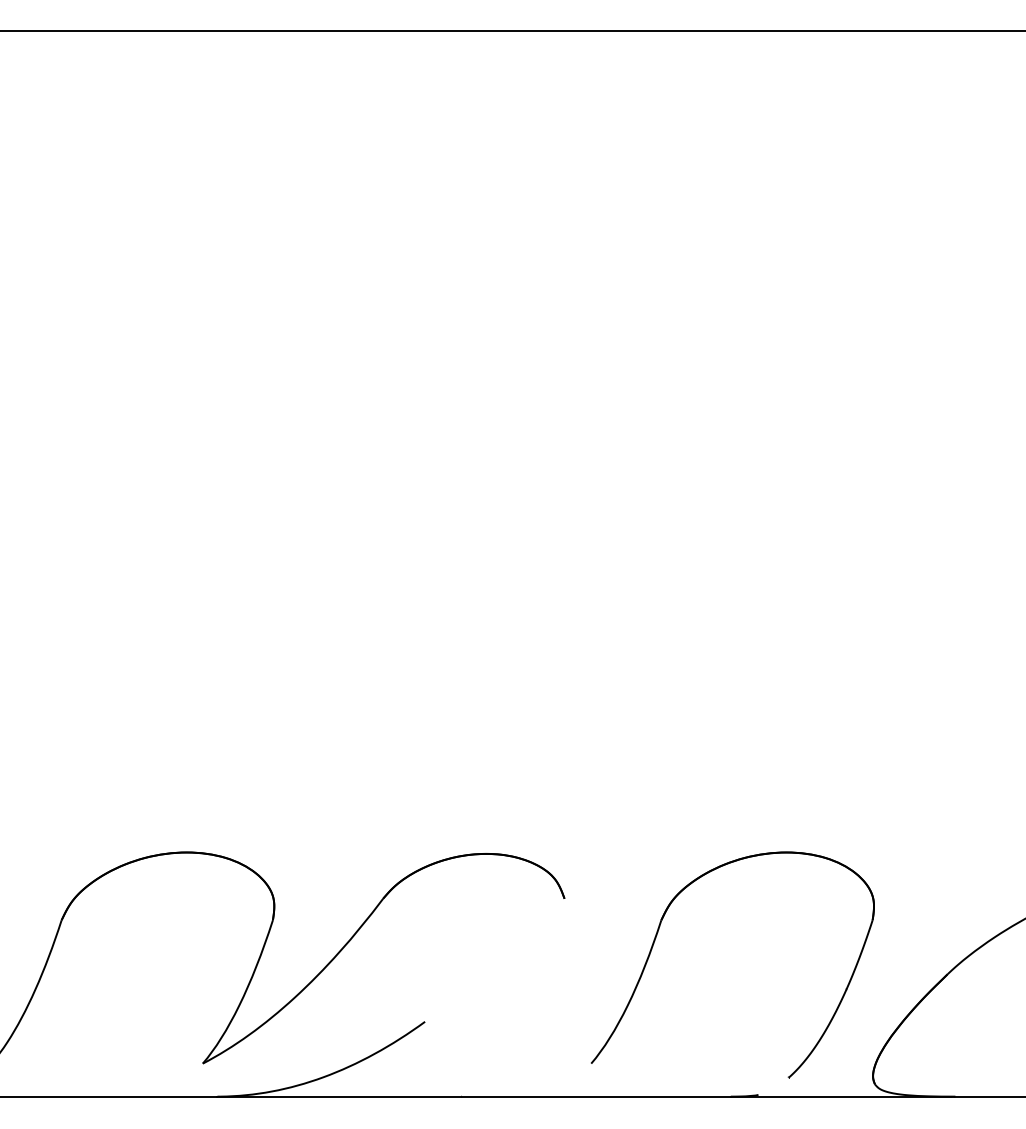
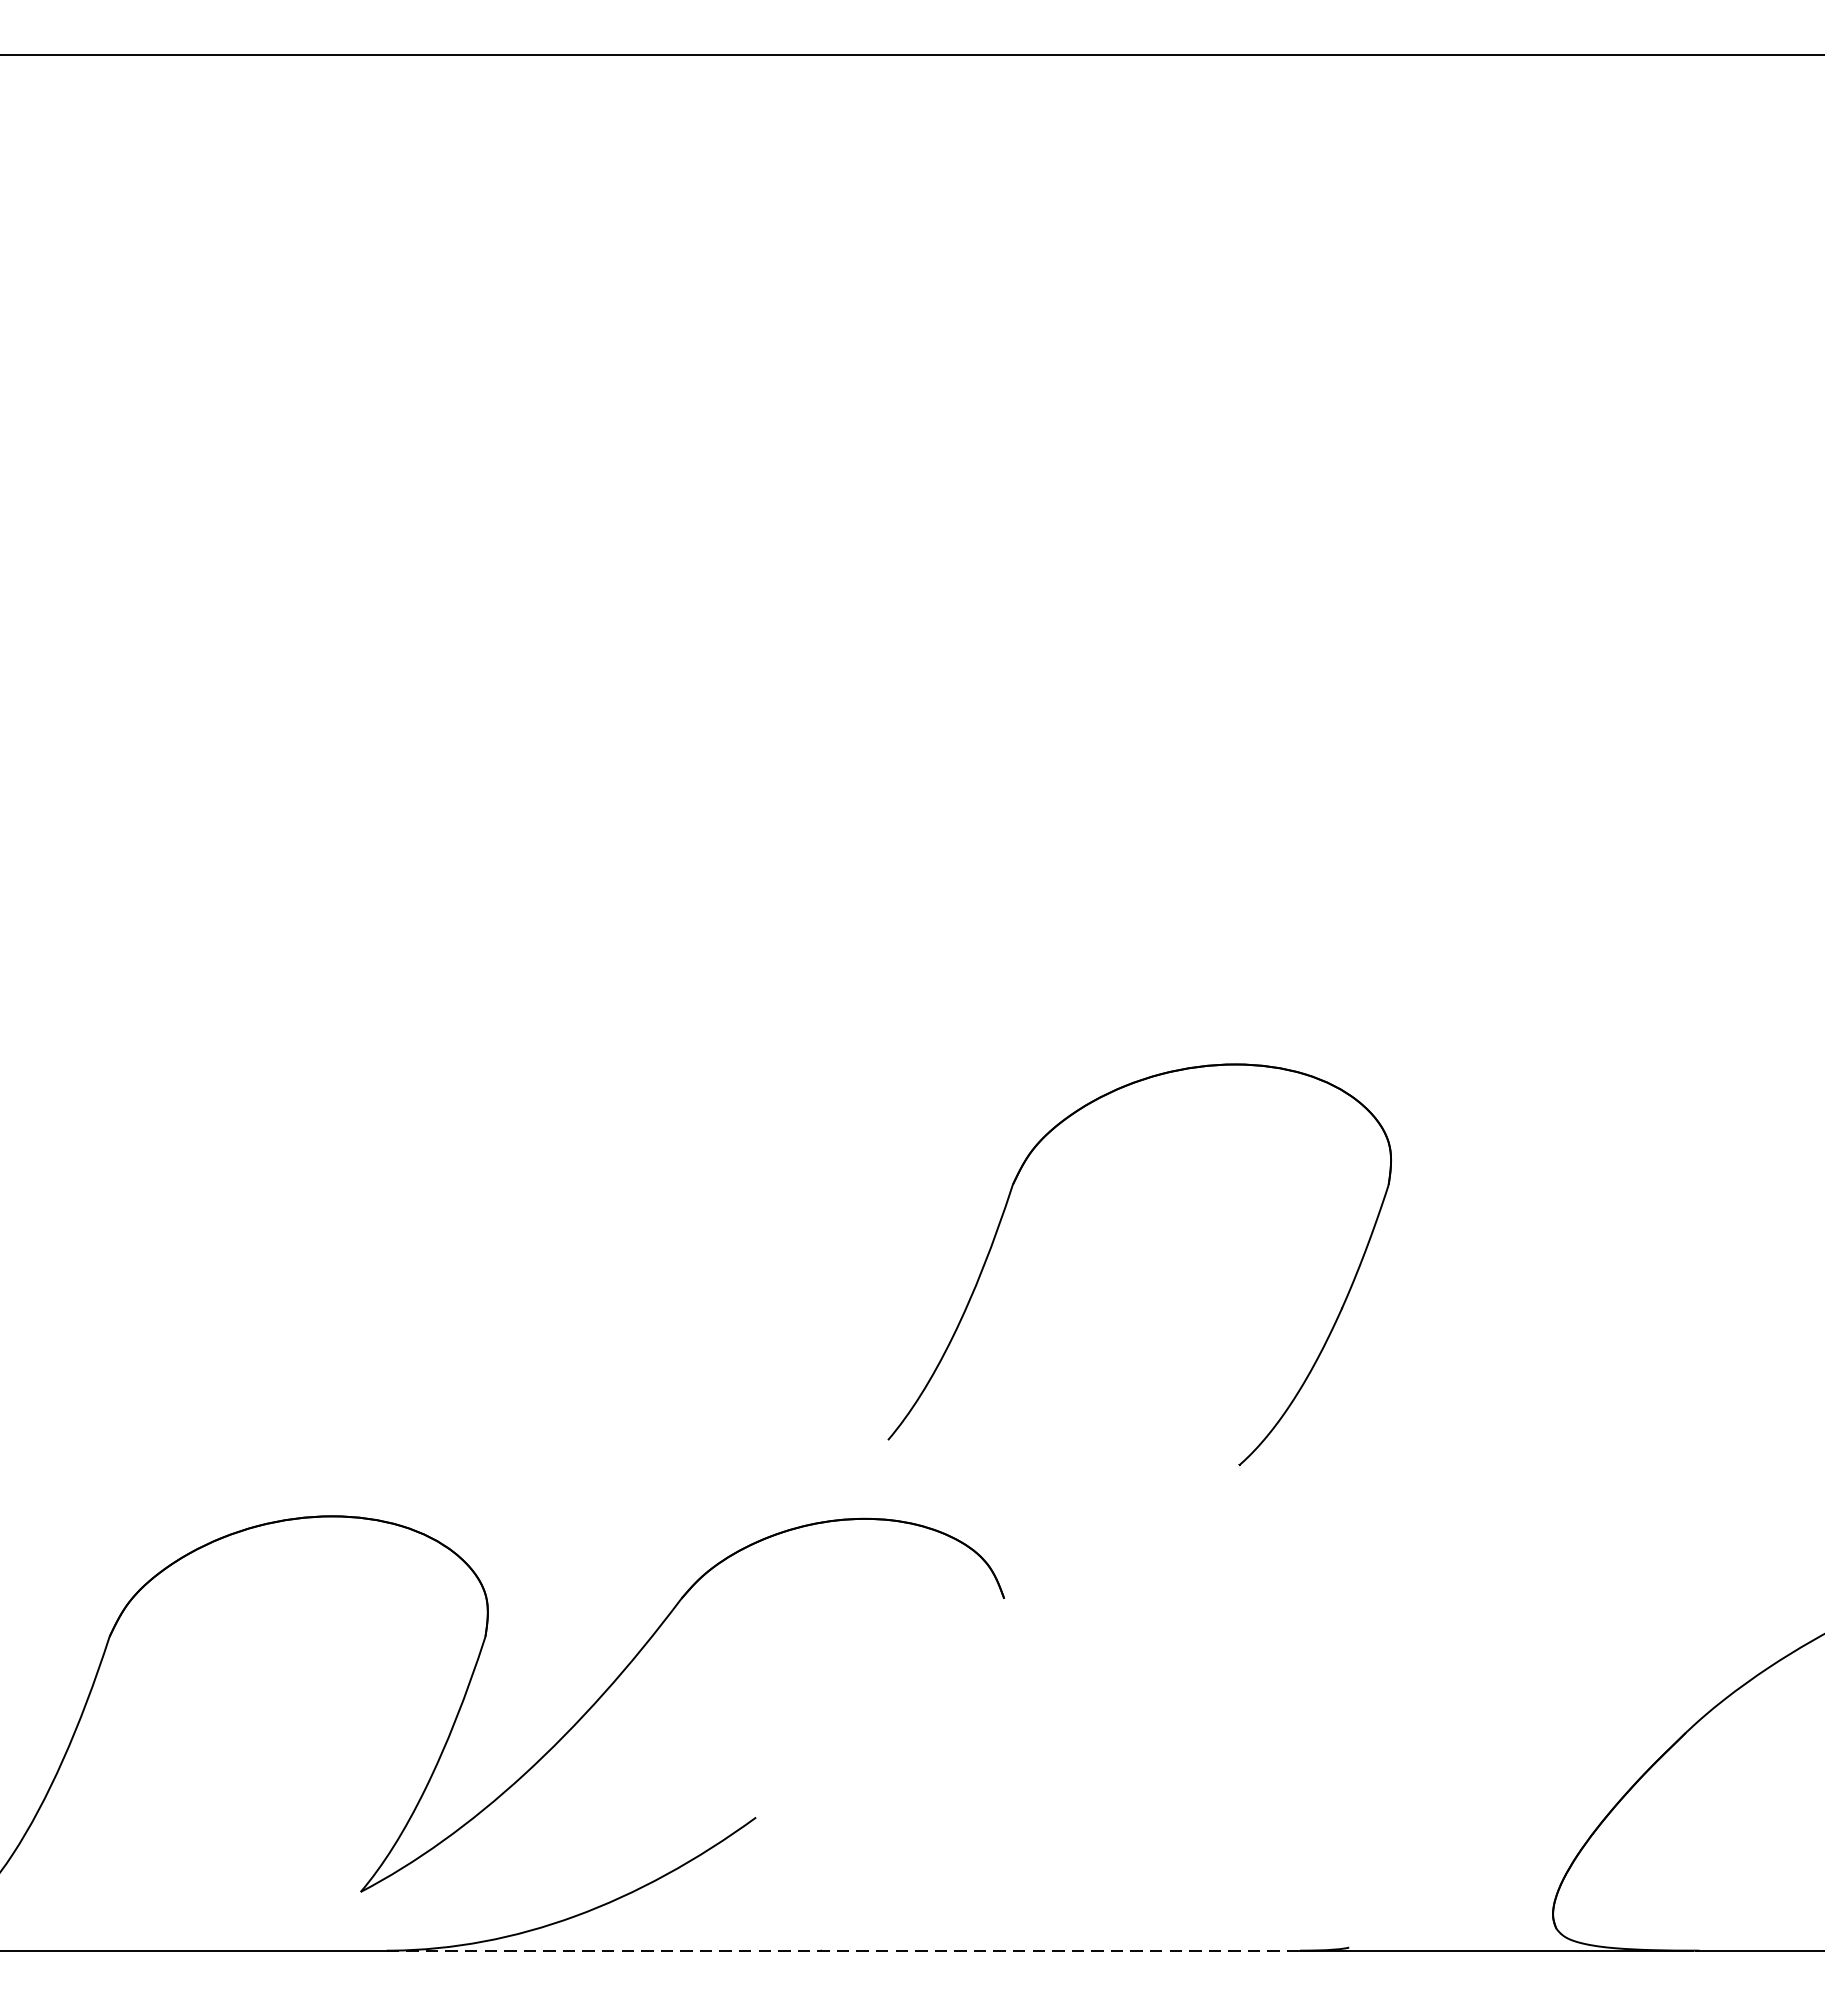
part: (656, 938) -> (1004, 1217), moved
line: (474, 1096) -> (844, 1950), solid -> dashed

